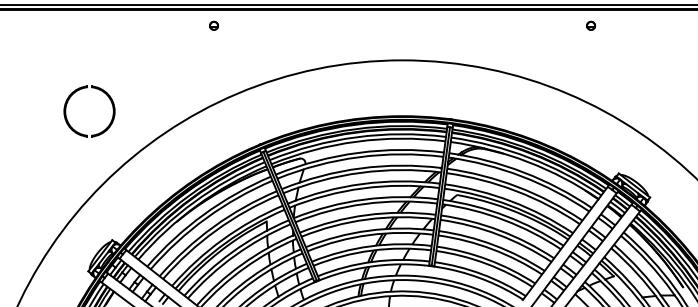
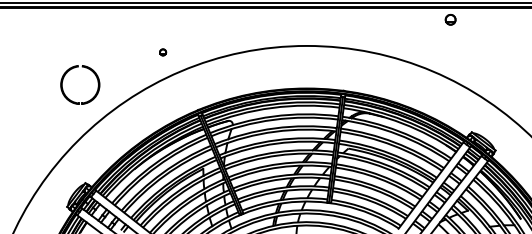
part: (213, 25) -> (162, 52), moved
part: (590, 25) -> (450, 19), size x1.6
part: (66, 111) -> (62, 84), moved

